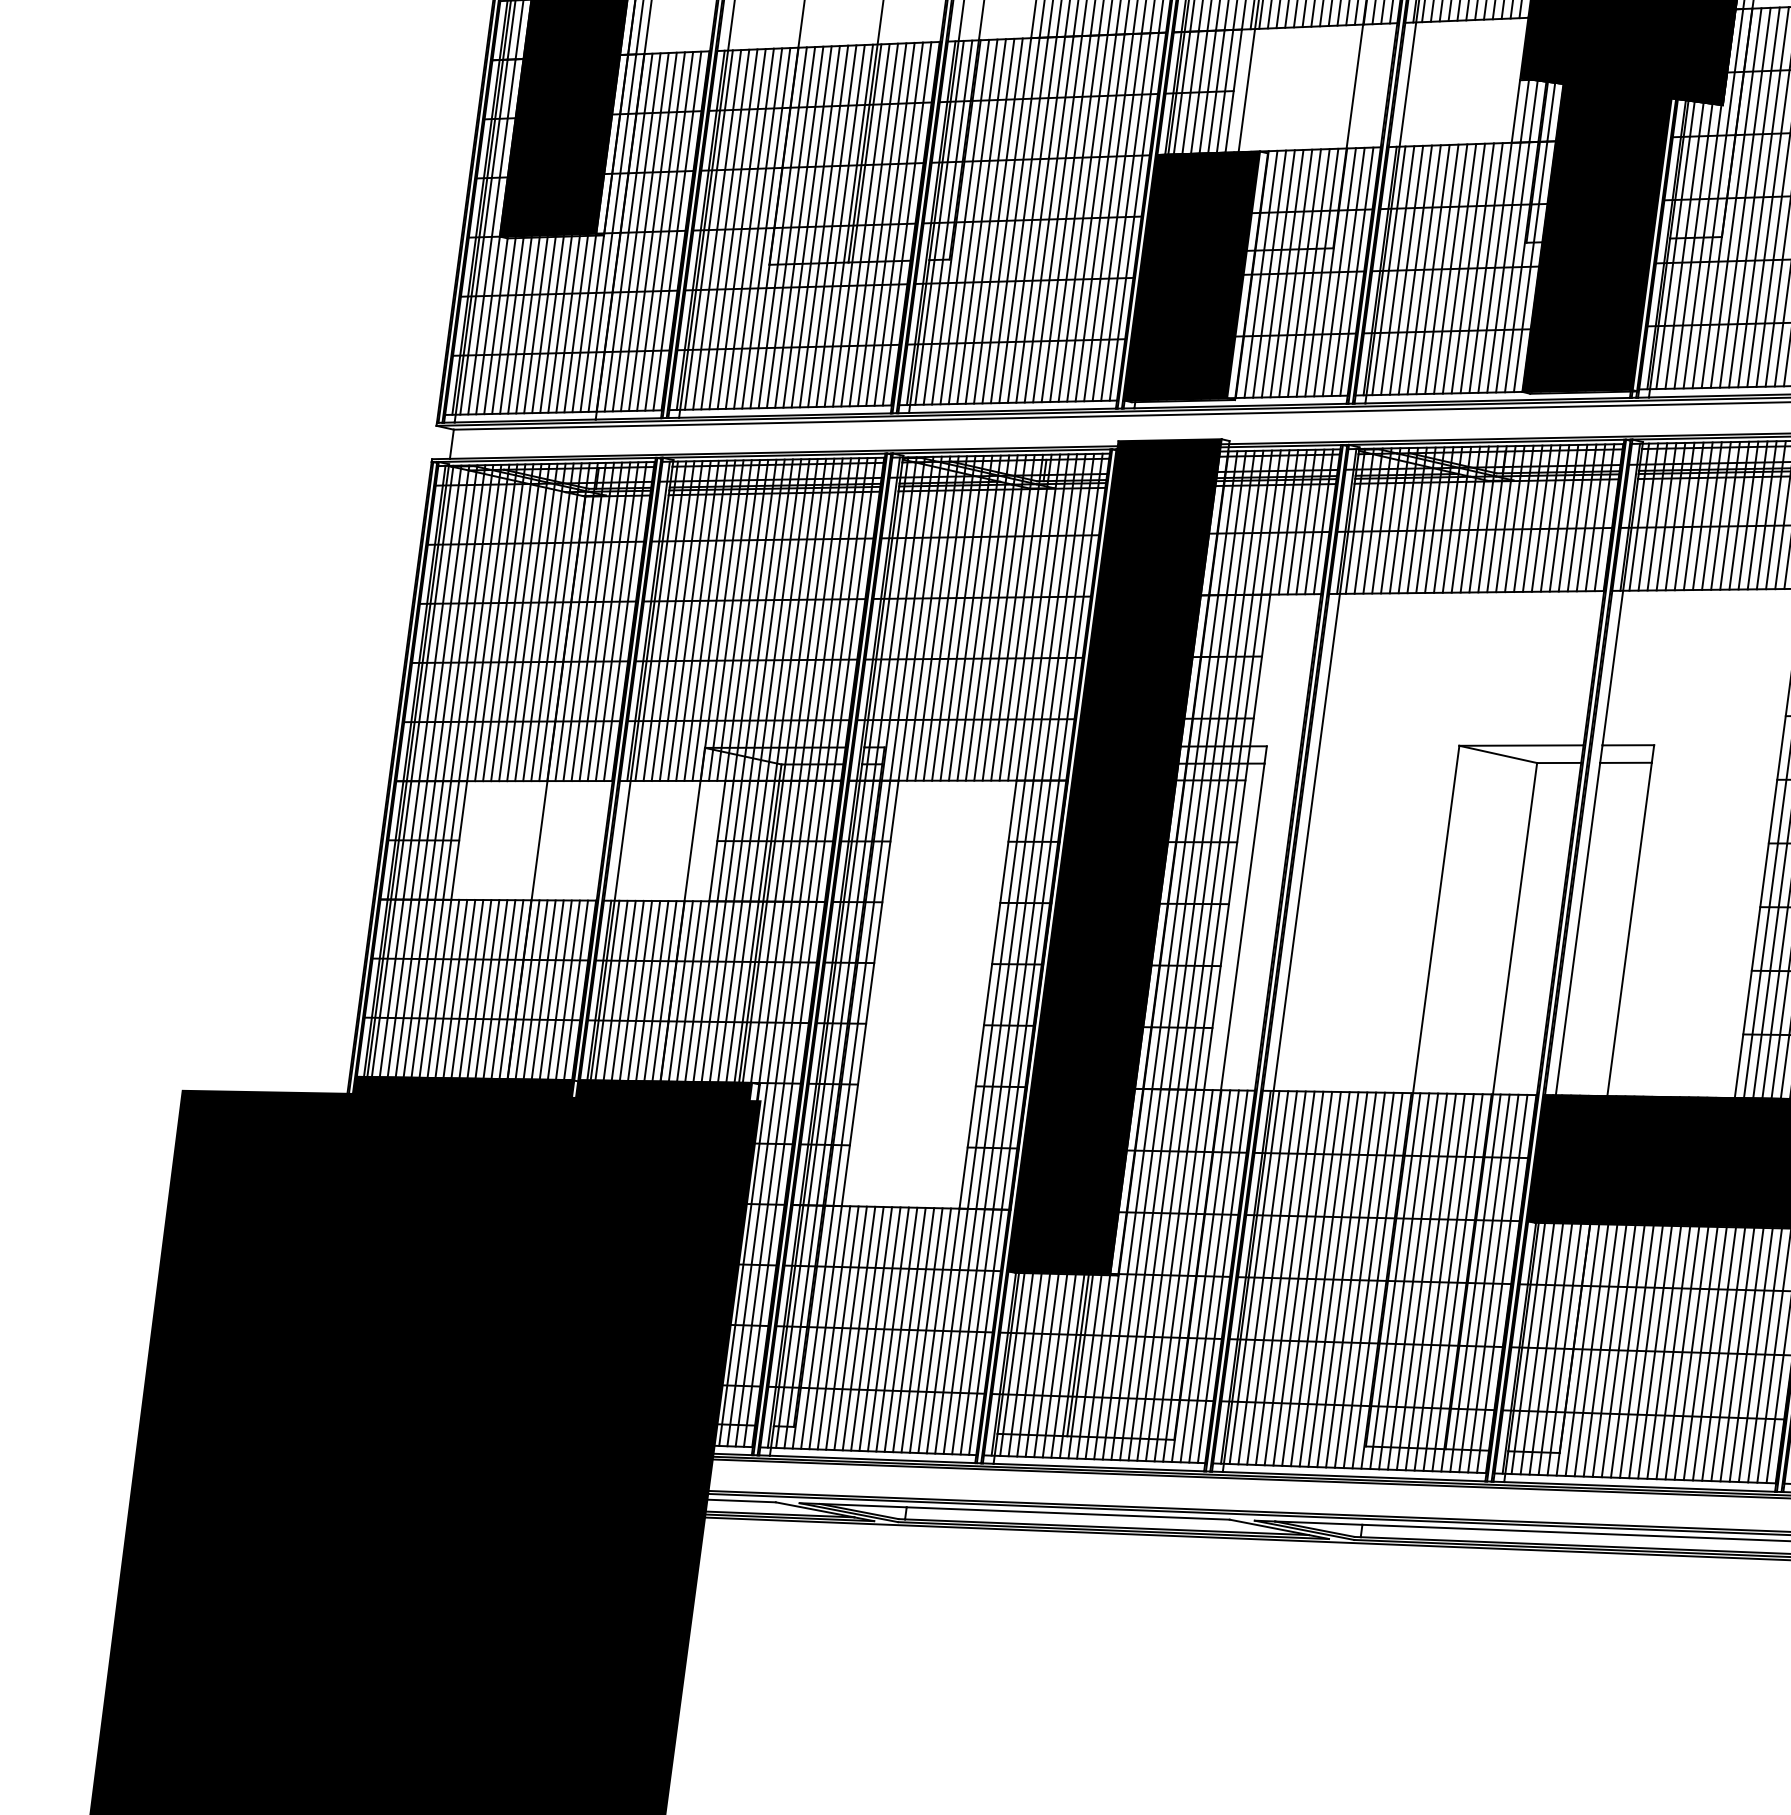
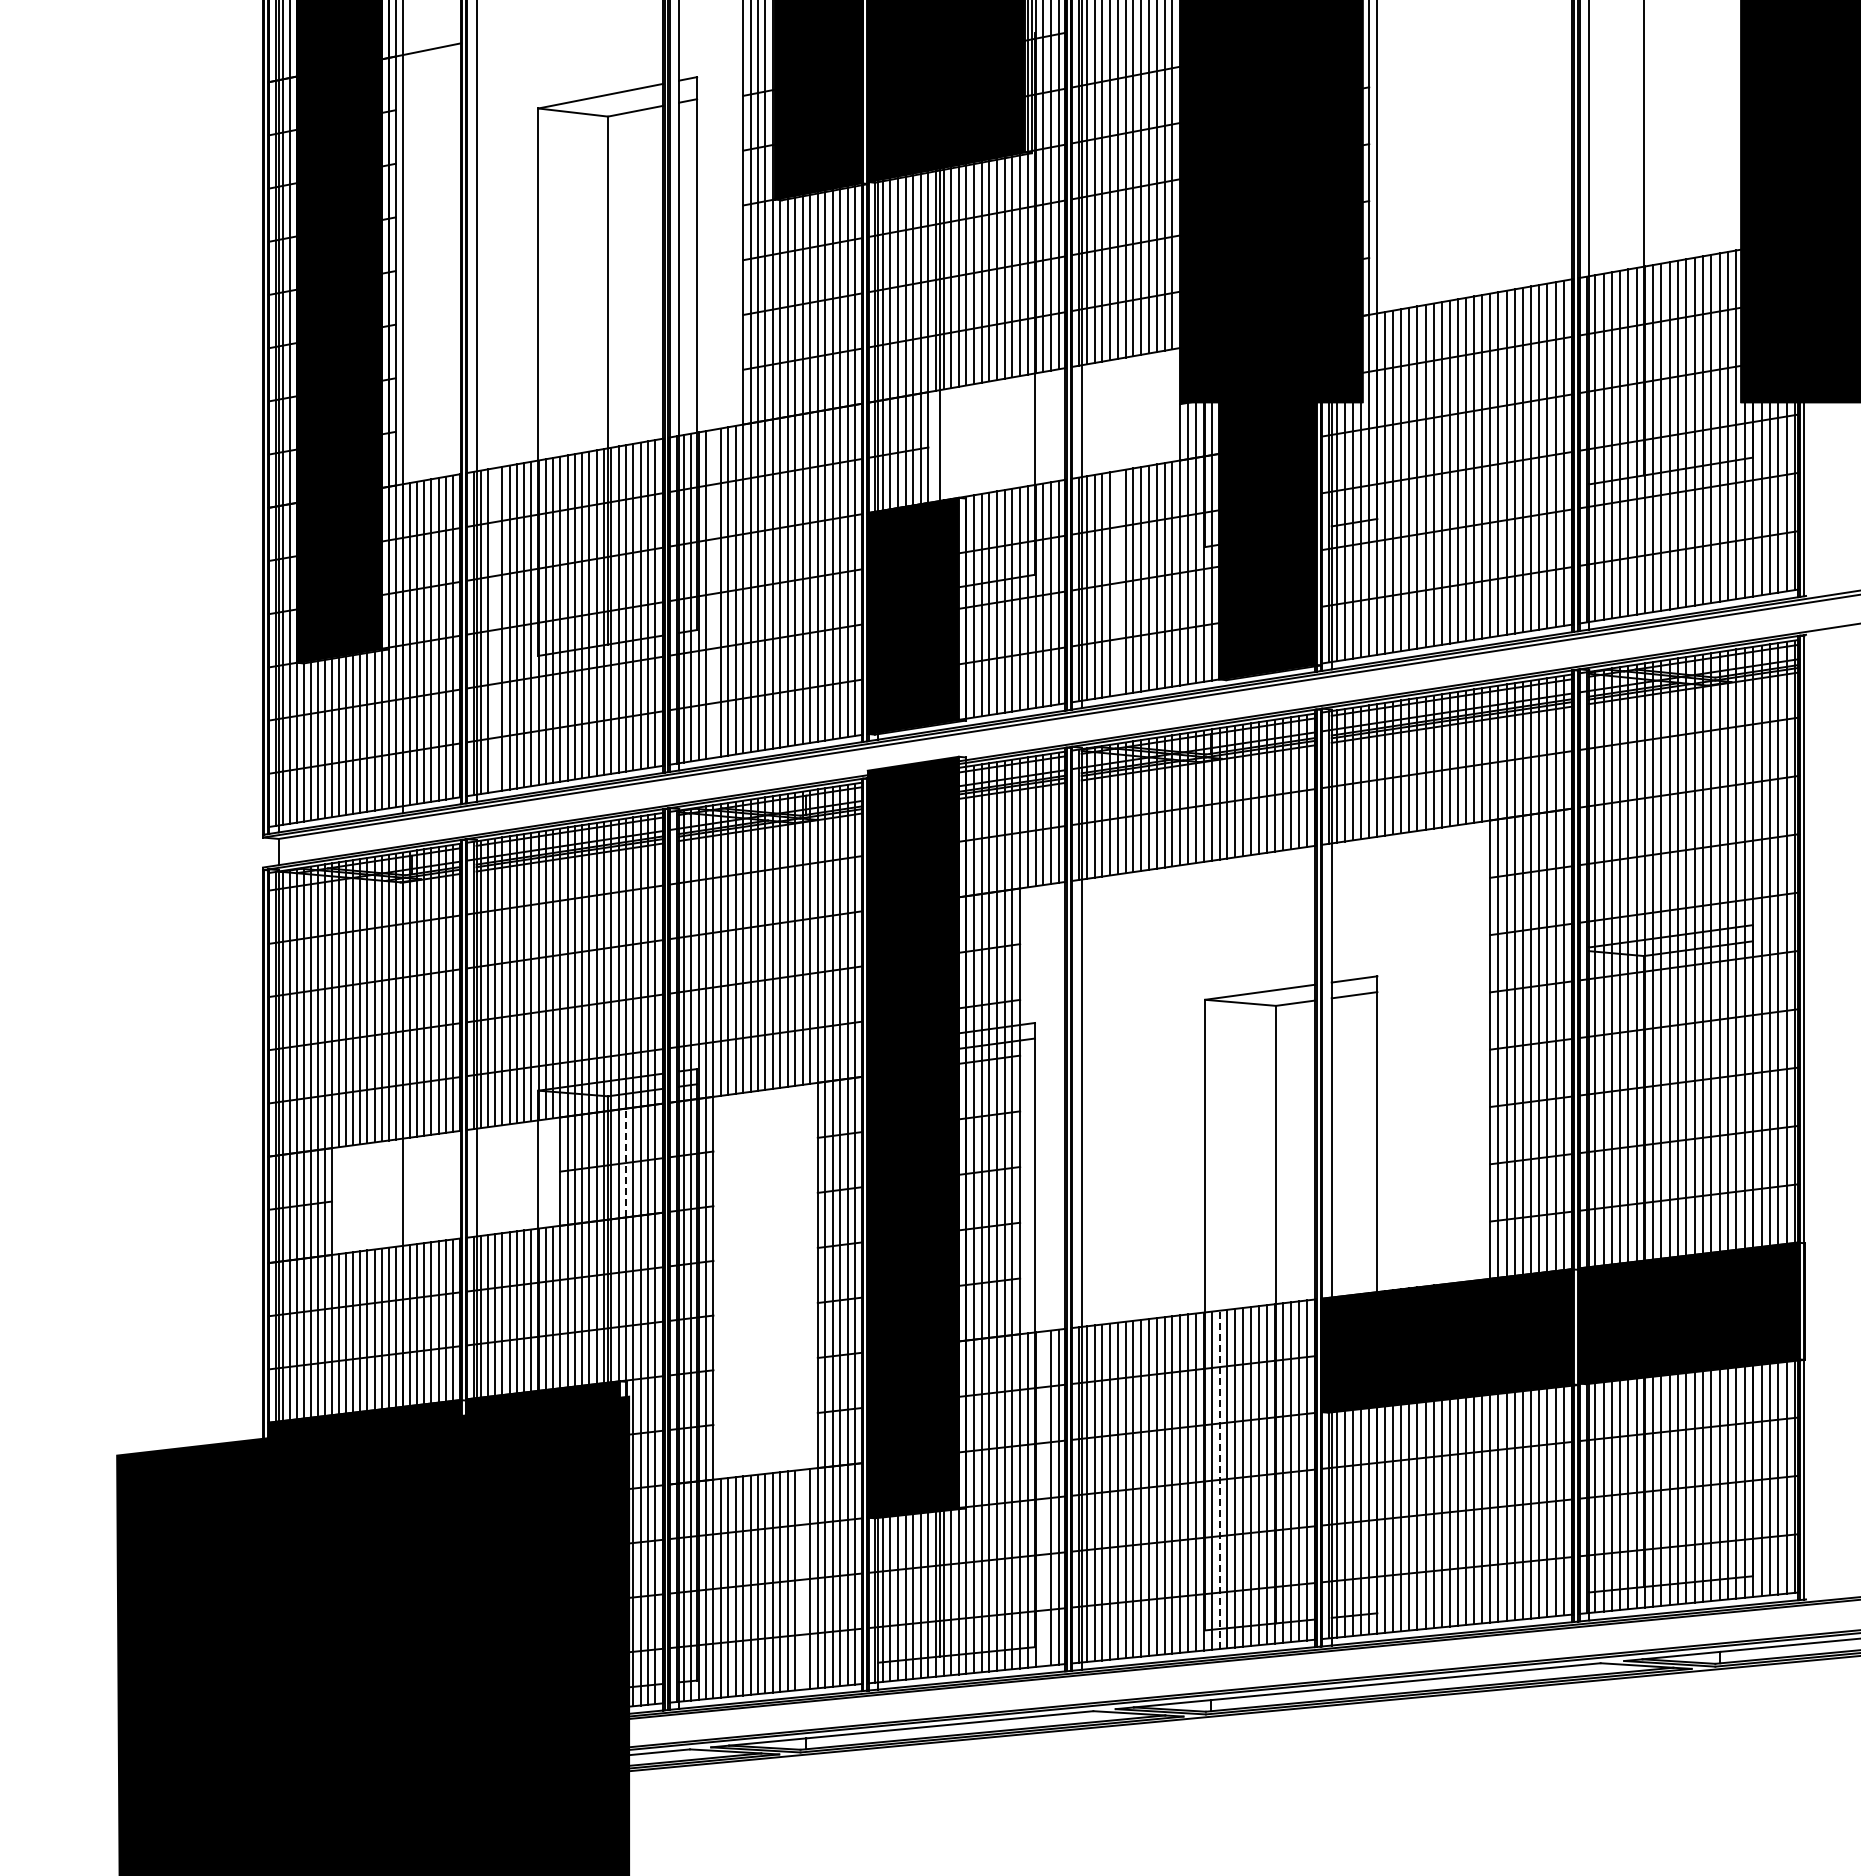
line: (973, 221) -> (713, 593), removed
line: (725, 229) -> (495, 629), removed
line: (1423, 270) -> (1117, 583), removed
line: (791, 840) -> (625, 1162), solid -> dashed
line: (1205, 1275) -> (1043, 1498), removed
line: (1404, 1280) -> (1219, 1479), solid -> dashed
line: (925, 1330) -> (802, 1579), removed

